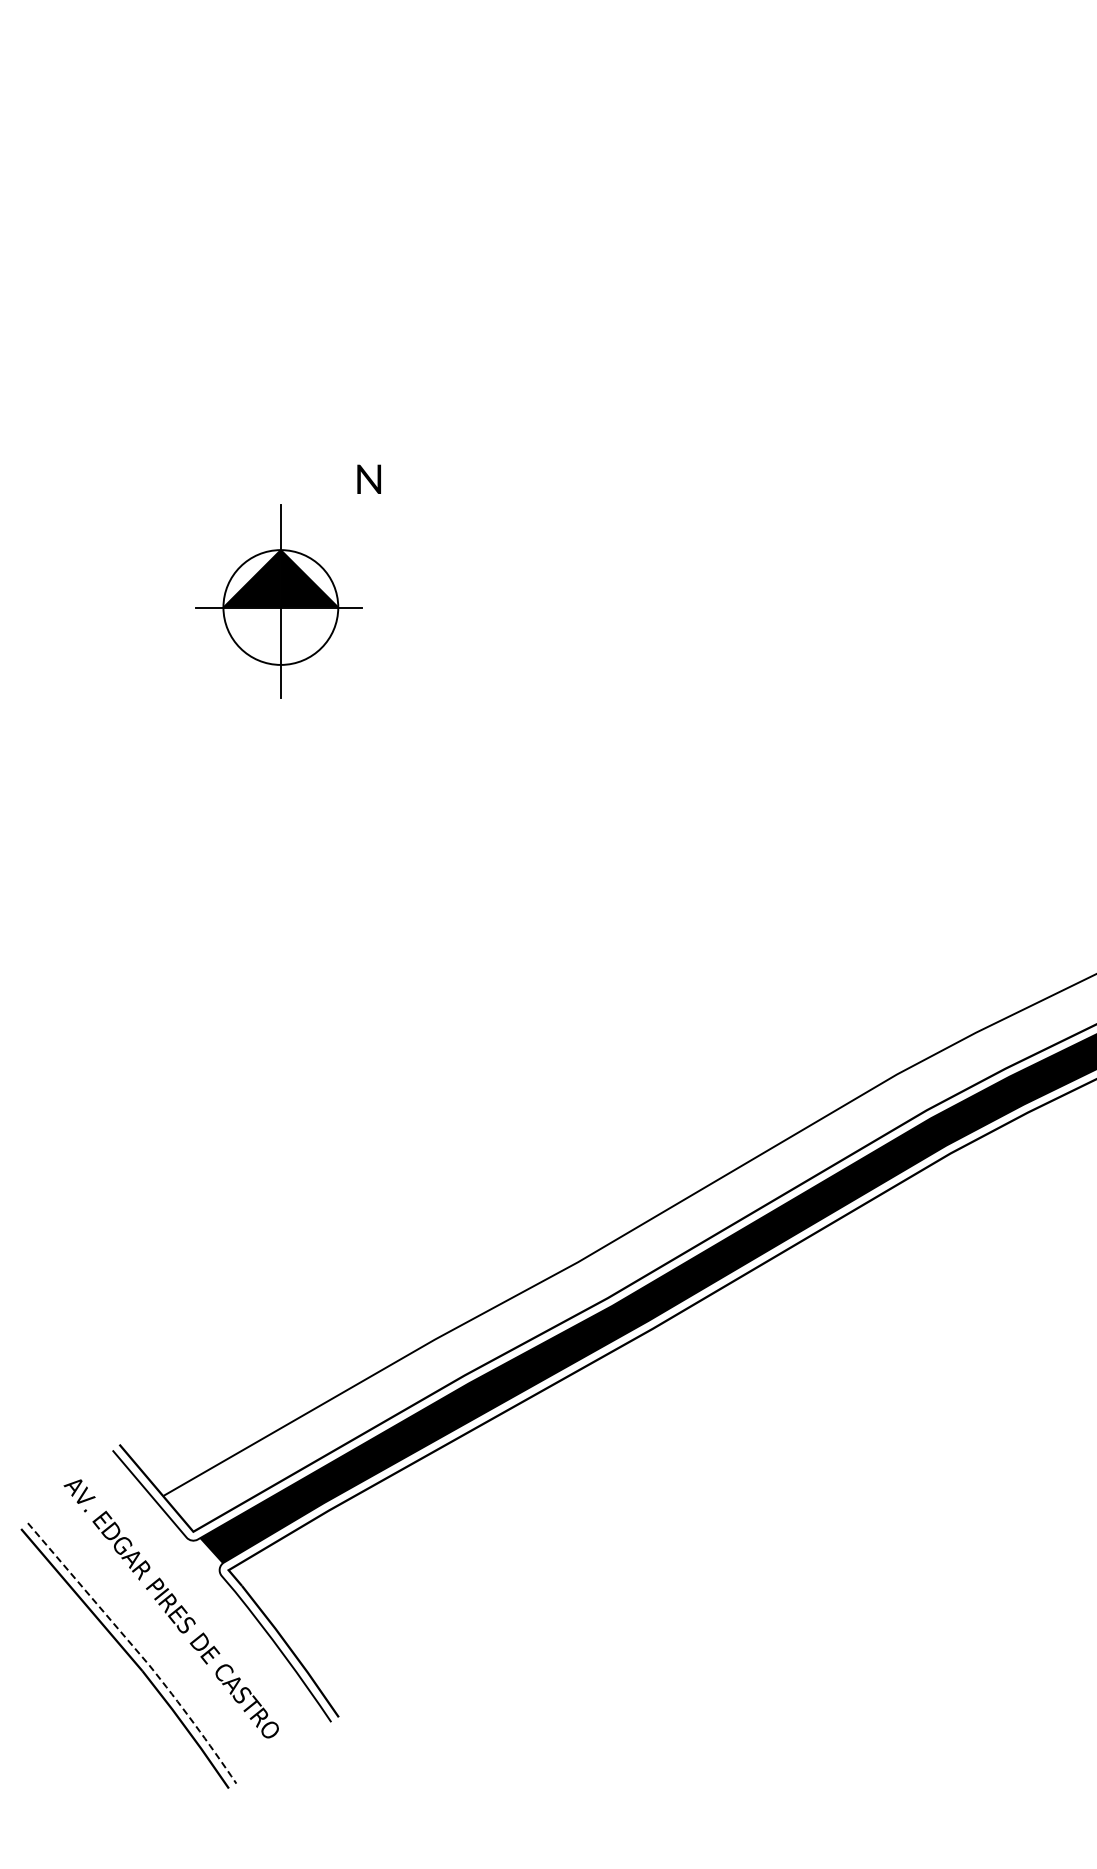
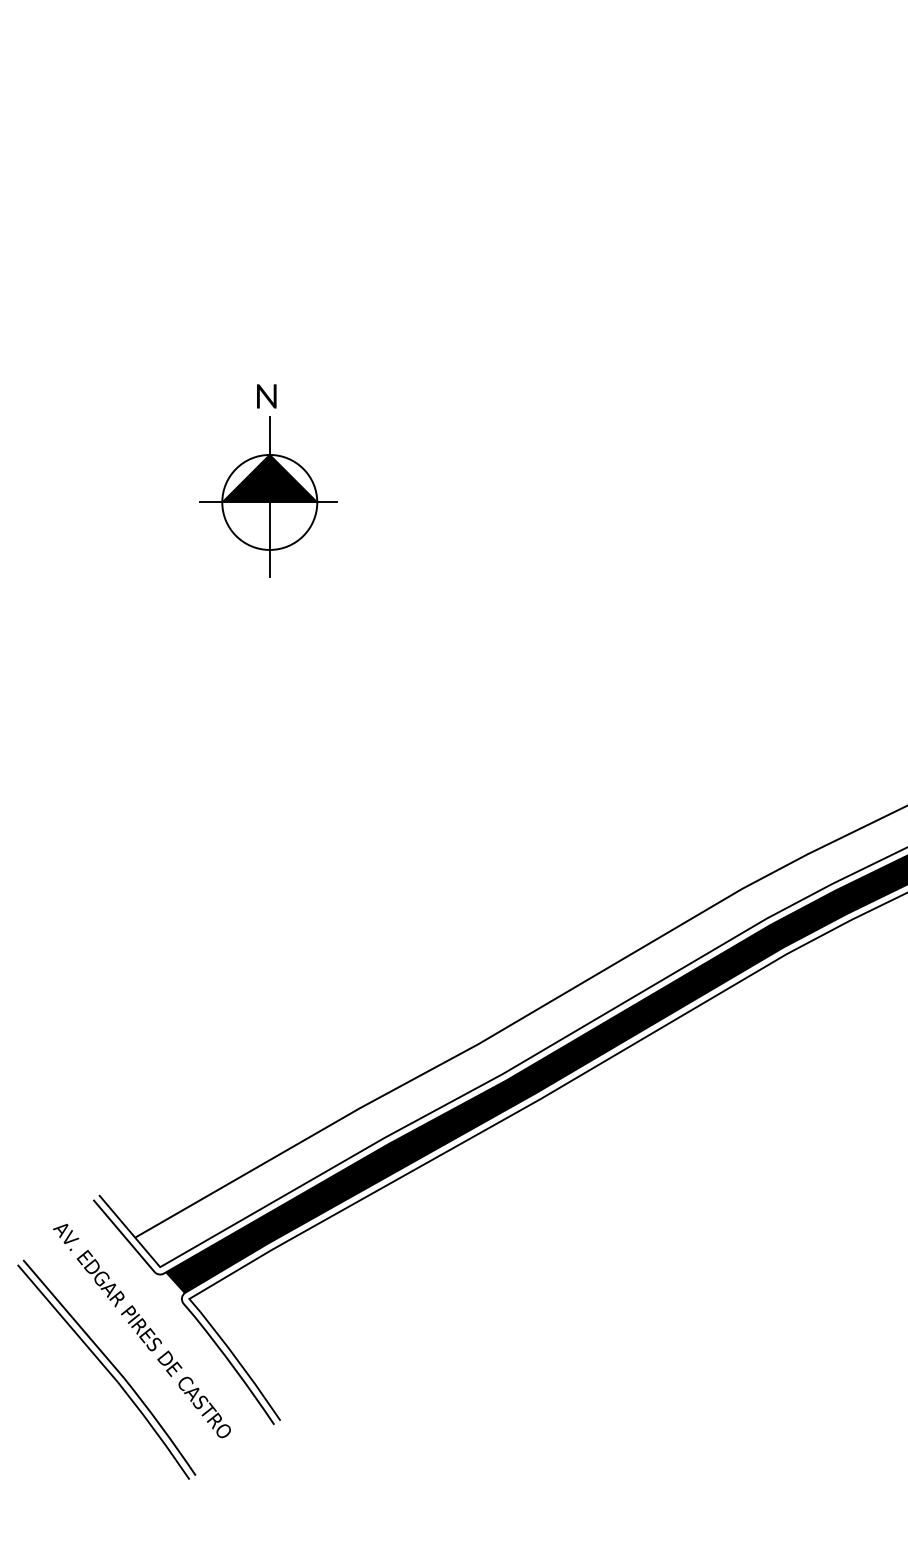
text: (368, 478) -> (266, 395), moved
part: (278, 601) -> (267, 497), moved
line: (138, 1652) -> (114, 1367), dashed -> solid

